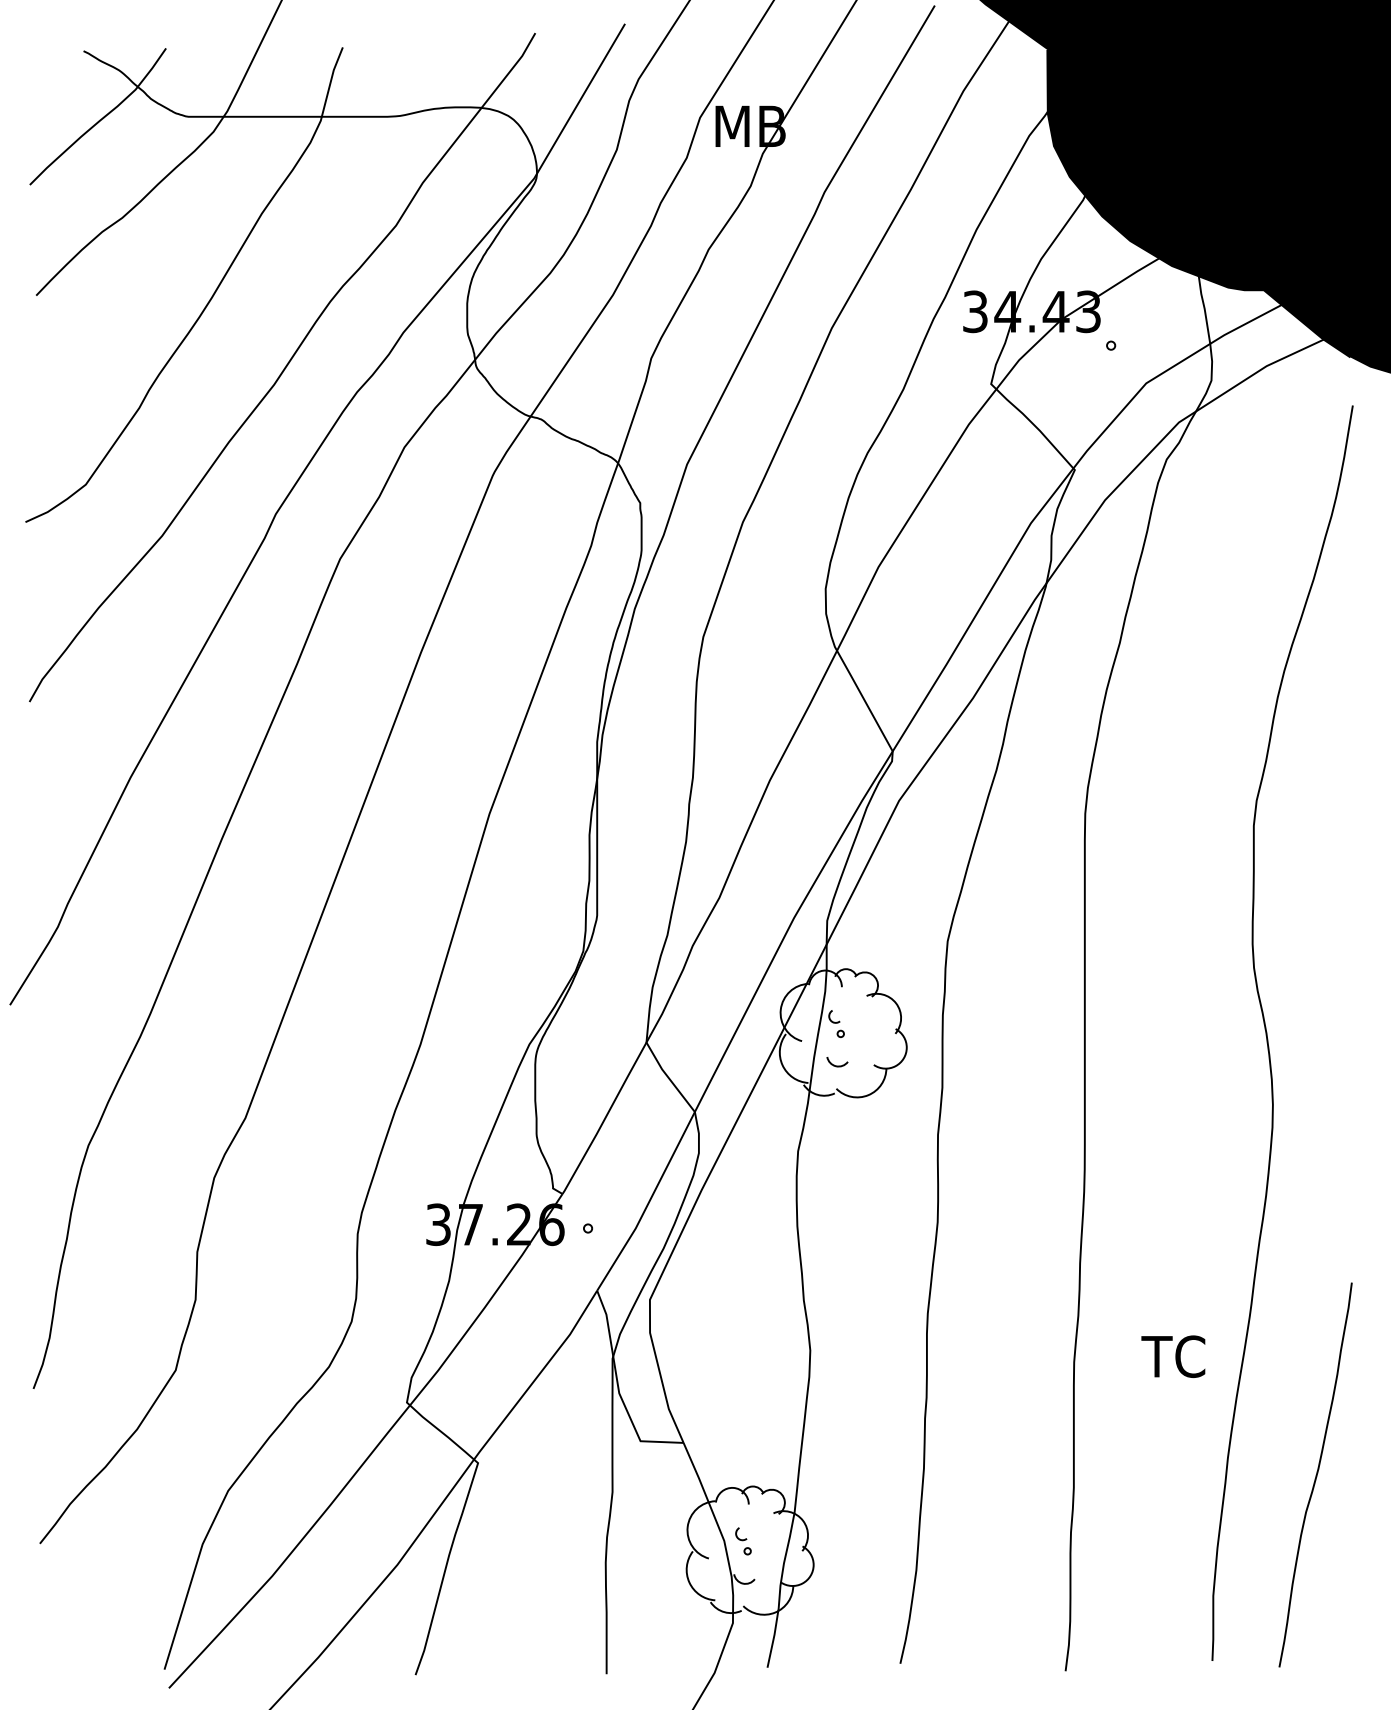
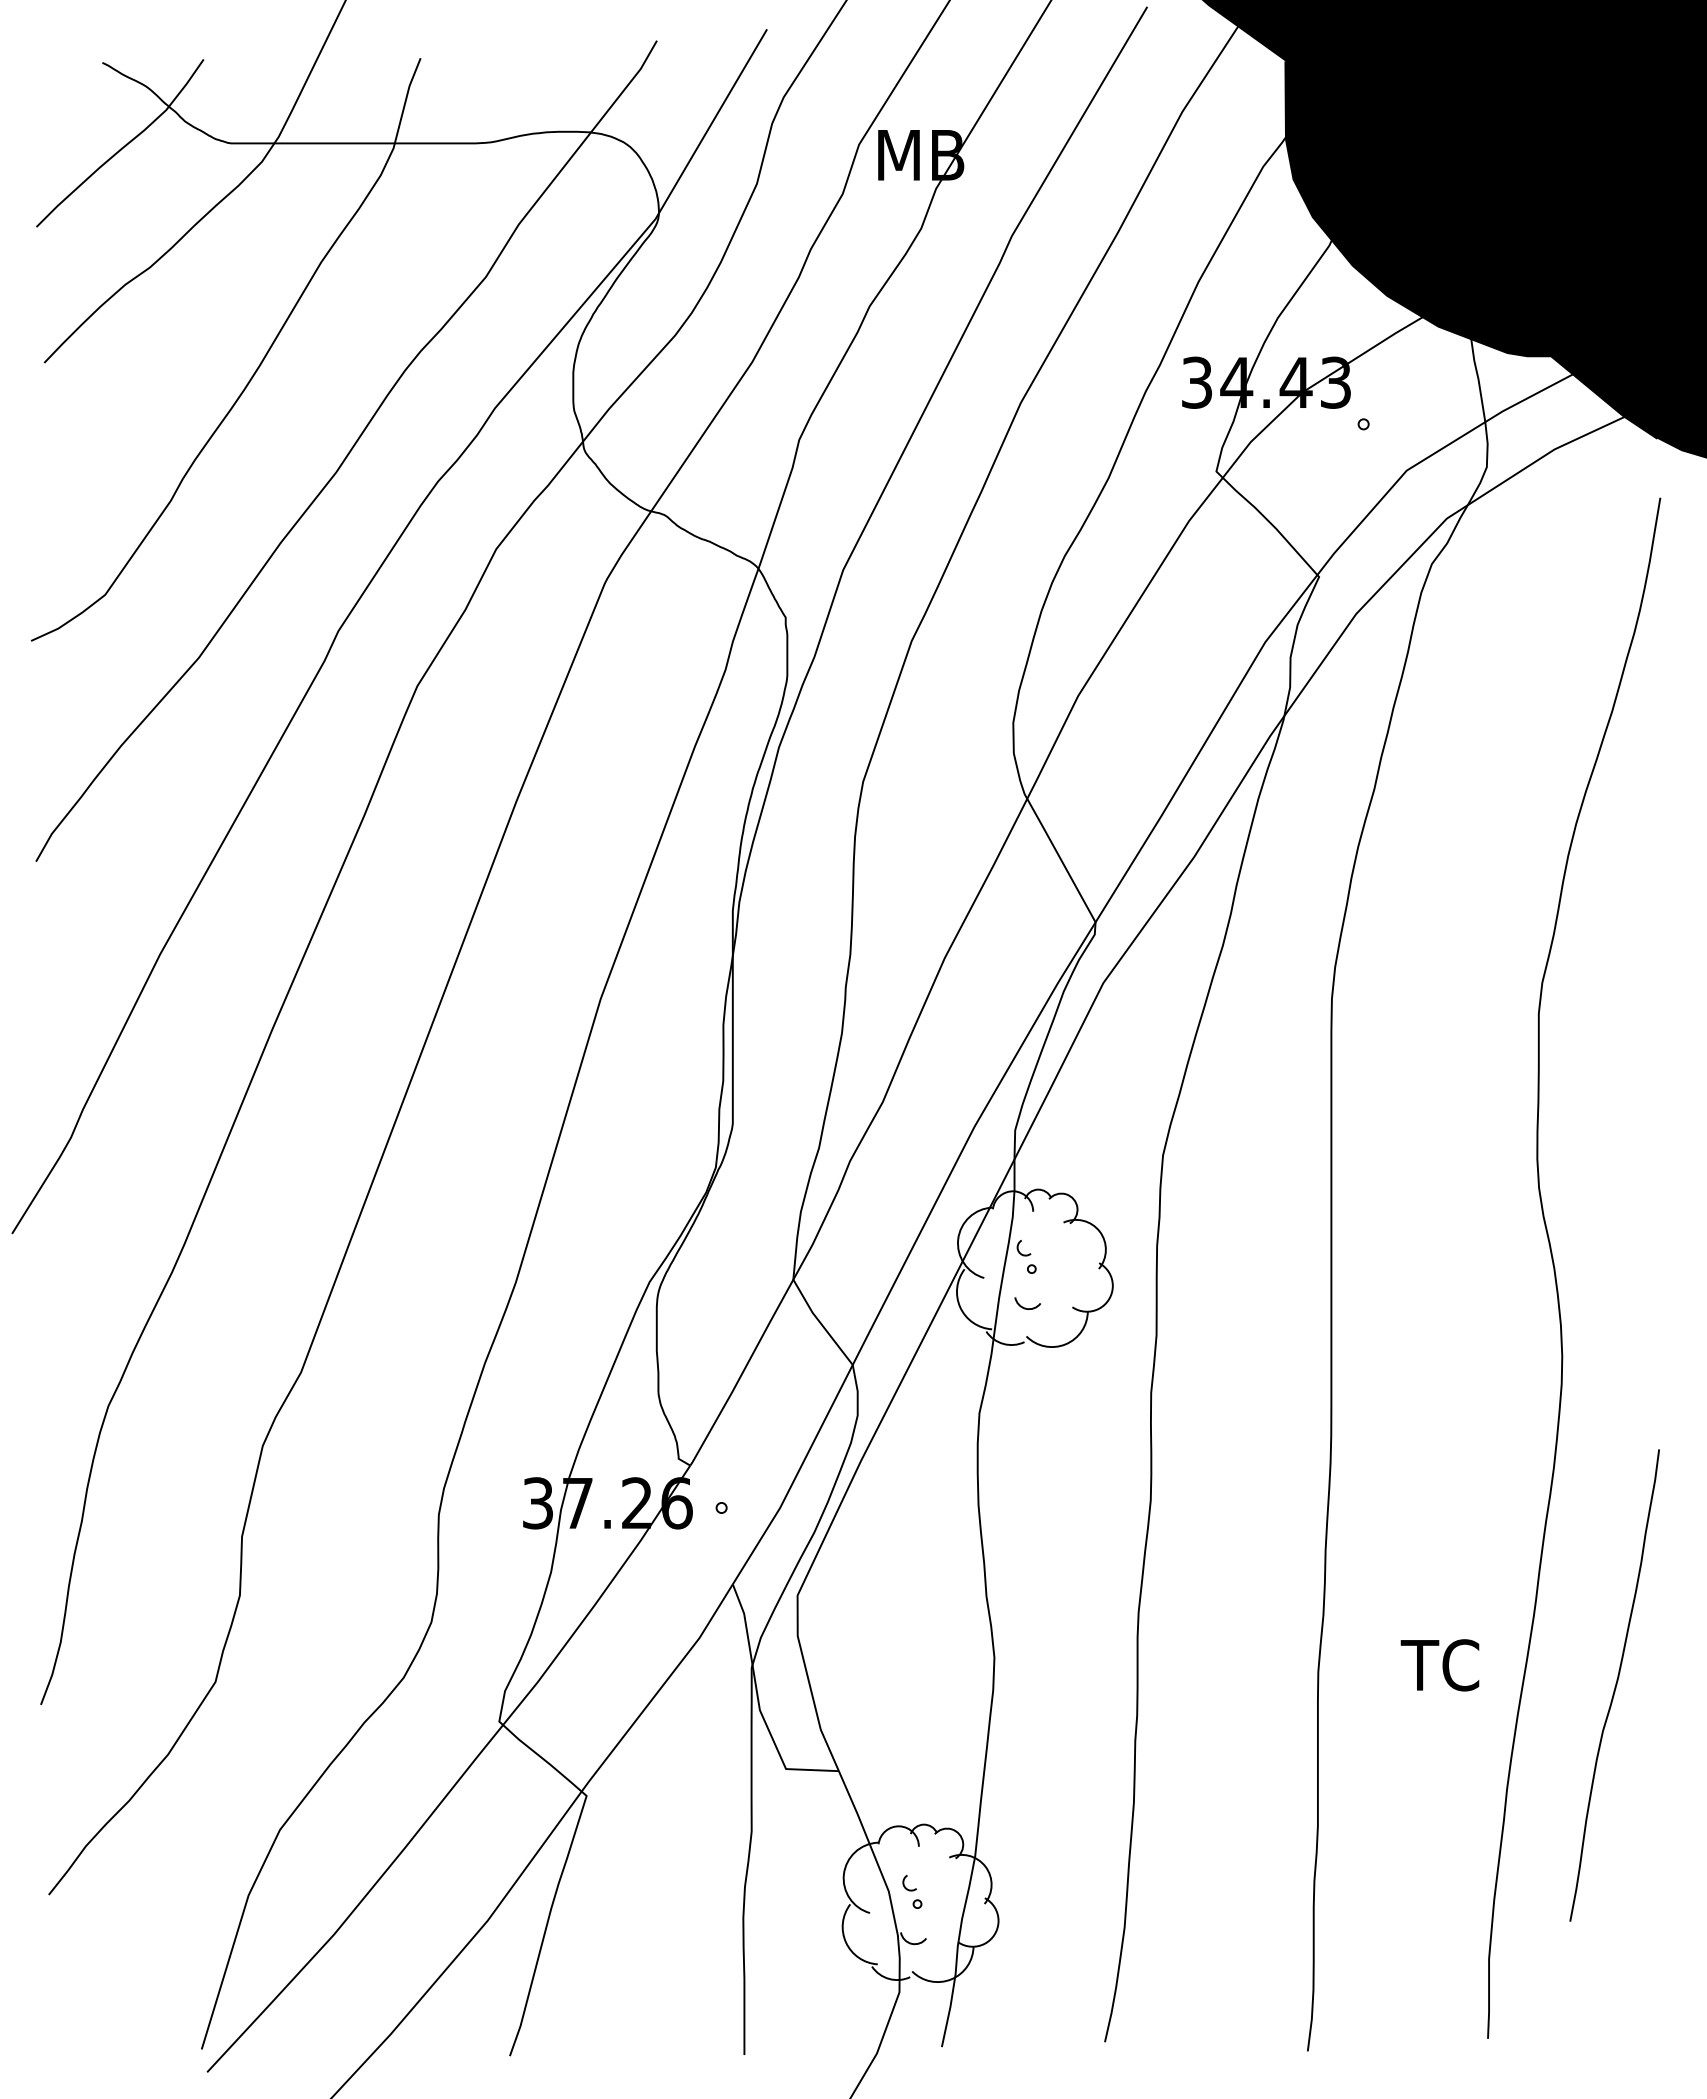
curve: (1316, 1474) -> (1615, 1685), moved

